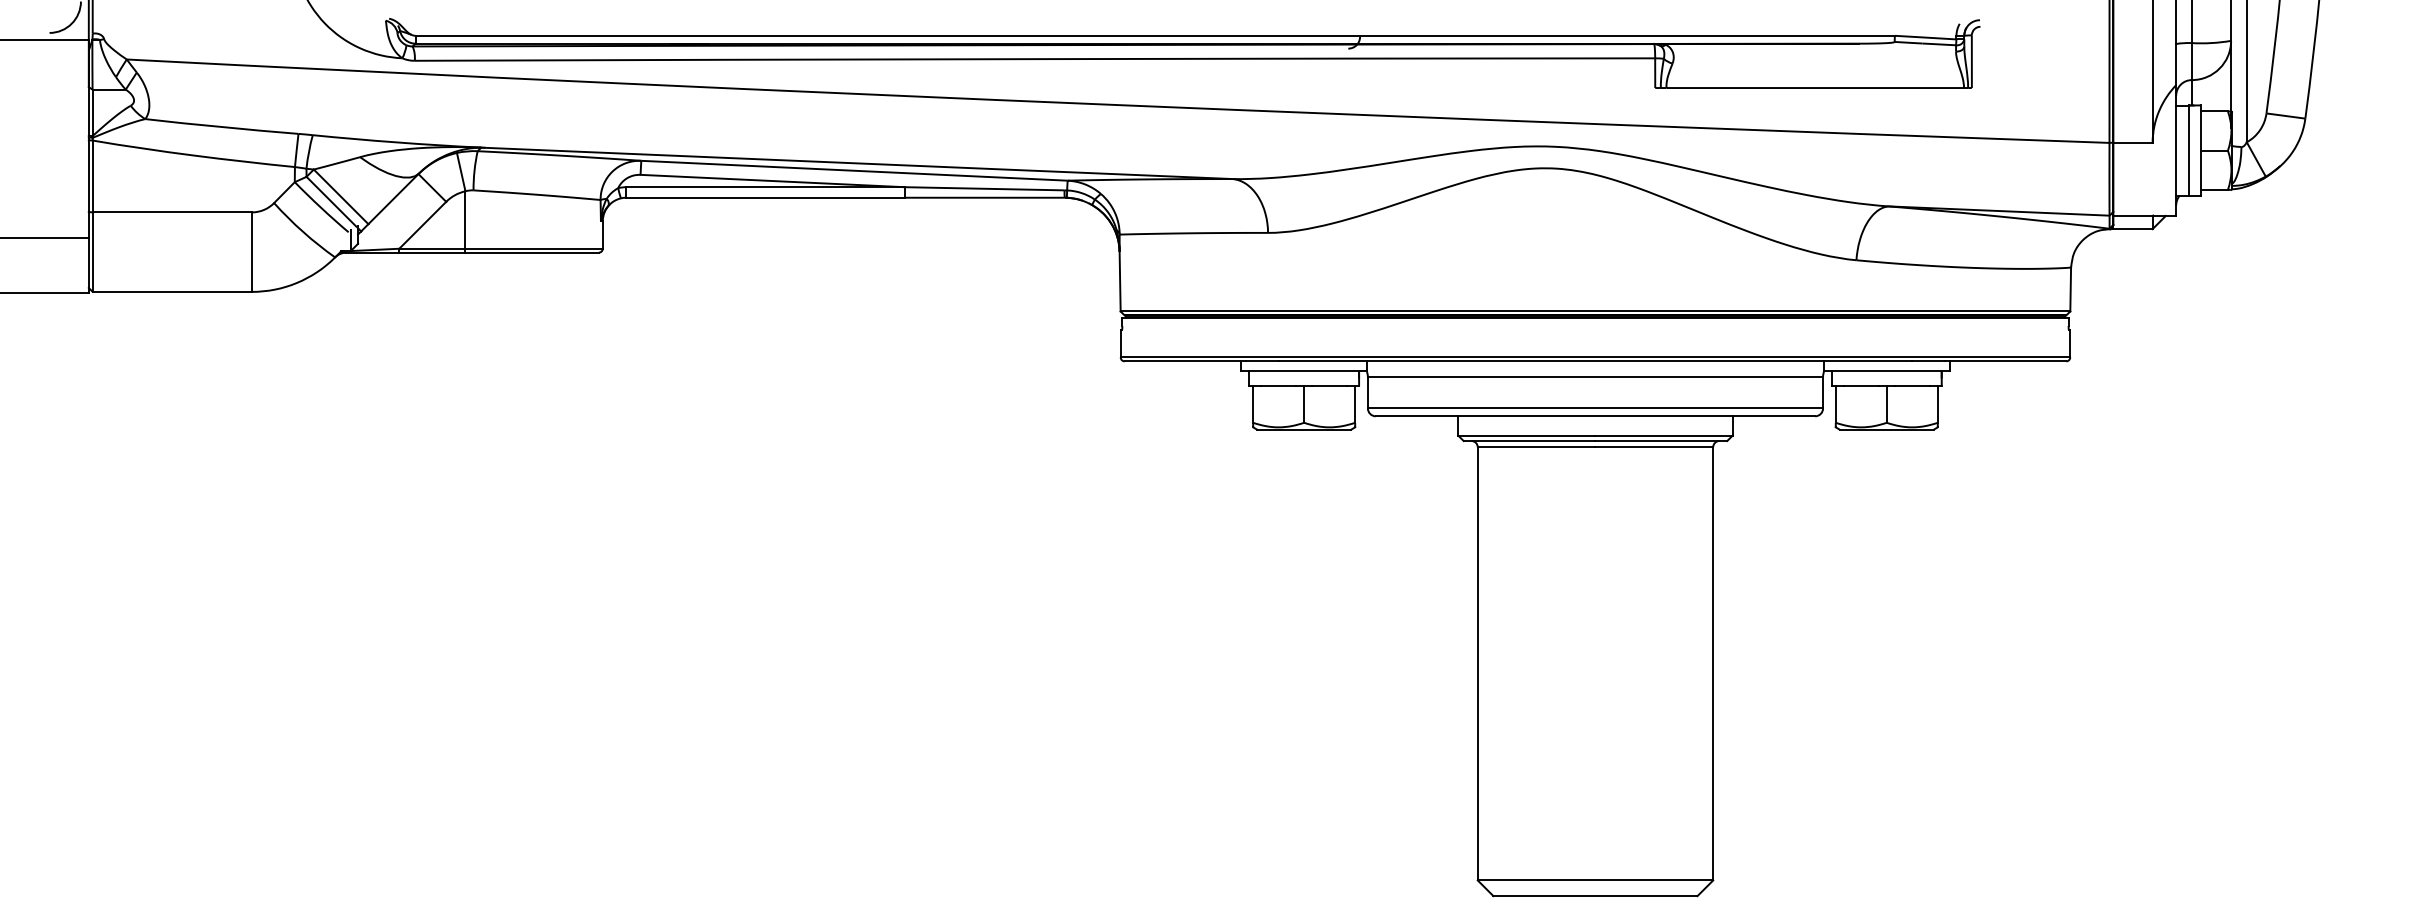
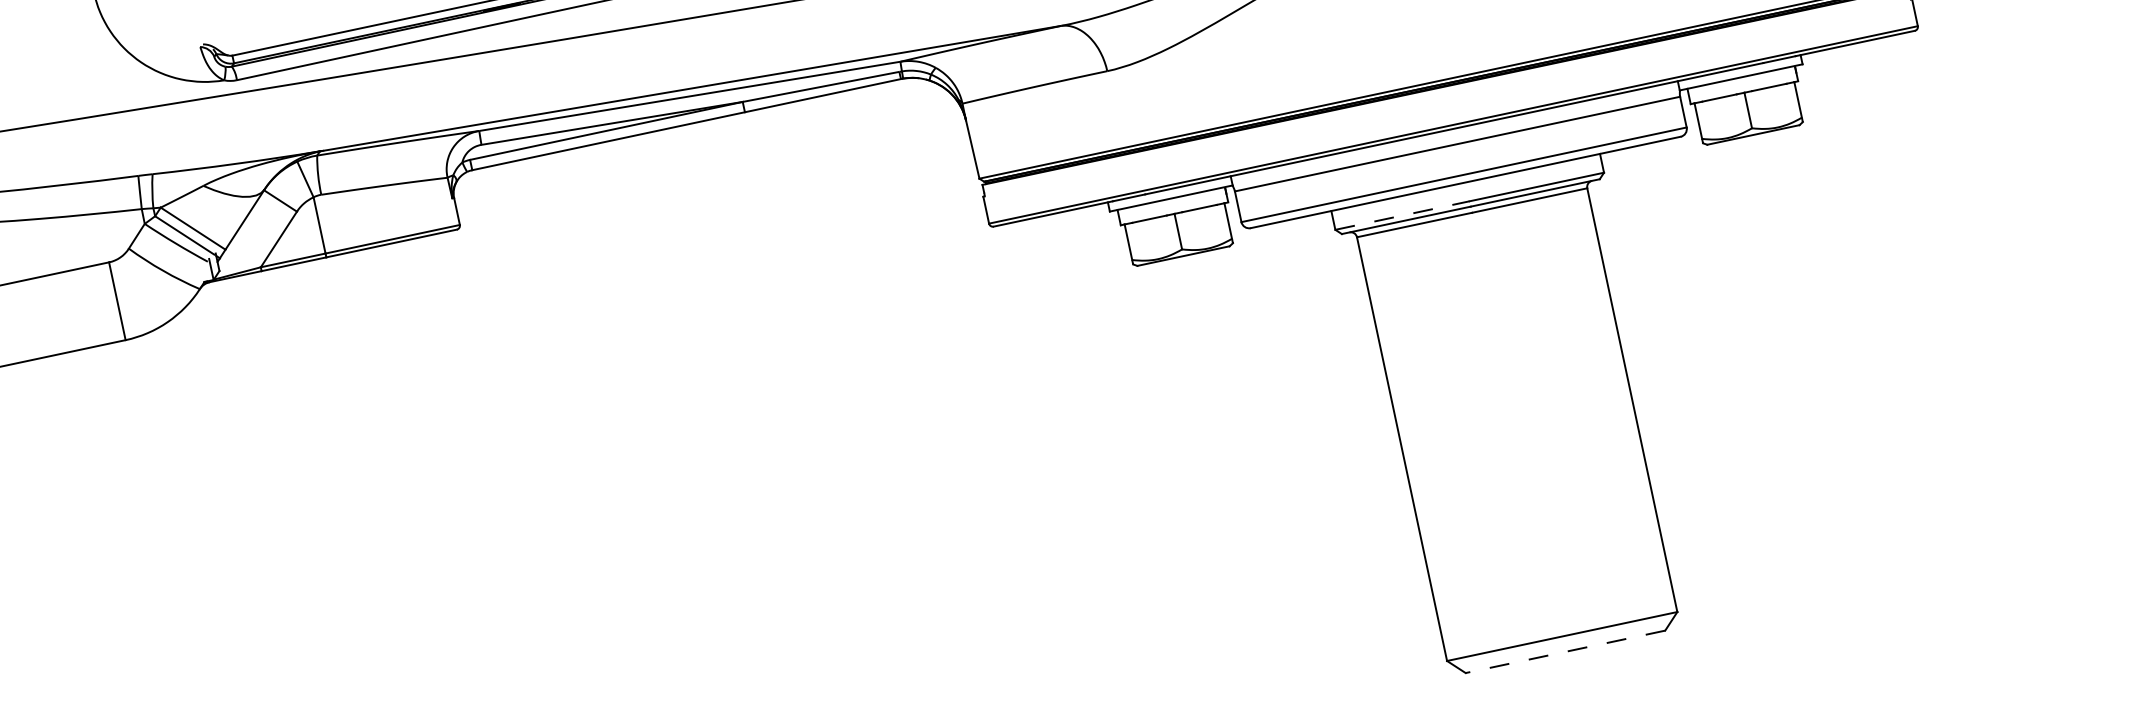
line: (1526, 435) -> (1402, 215), solid -> dashed
line: (1594, 896) -> (1564, 652), solid -> dashed

